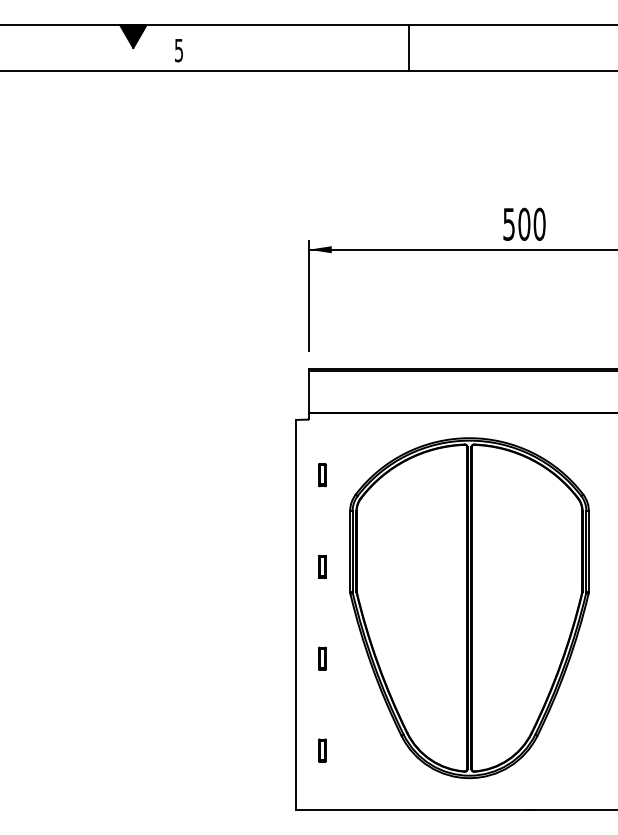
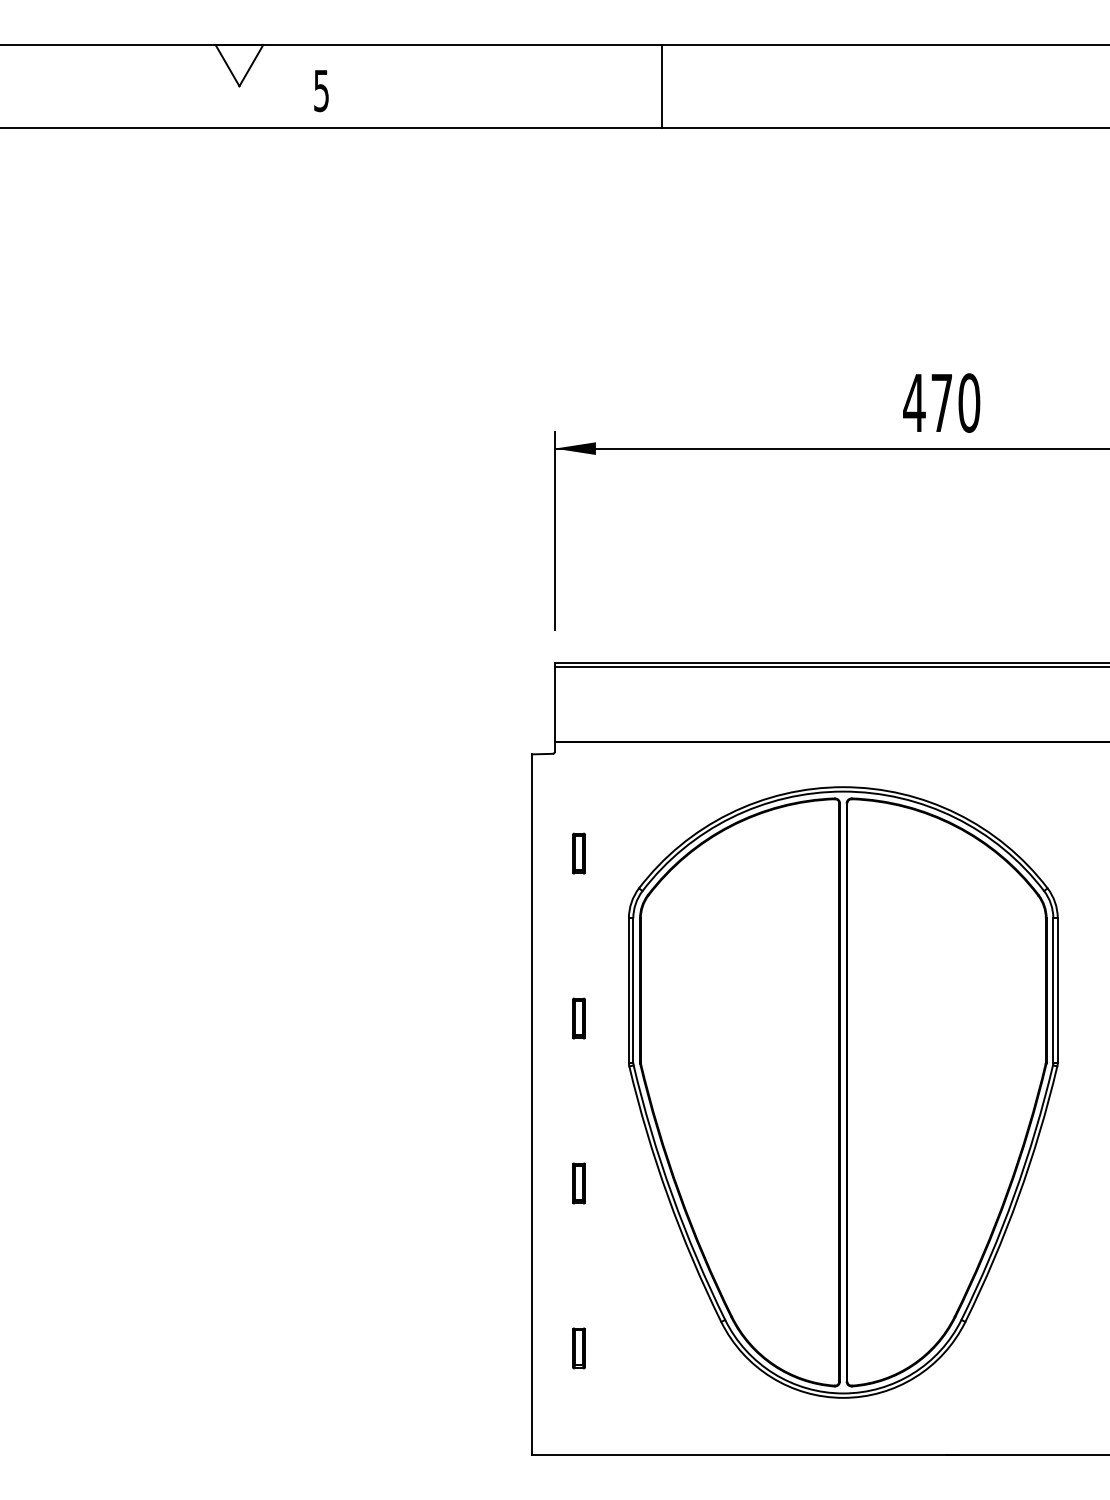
fill: (133, 36) -> (239, 65), removed
line: (408, 47) -> (661, 85), moved
text: (516, 223) -> (927, 401), 500 -> 470

